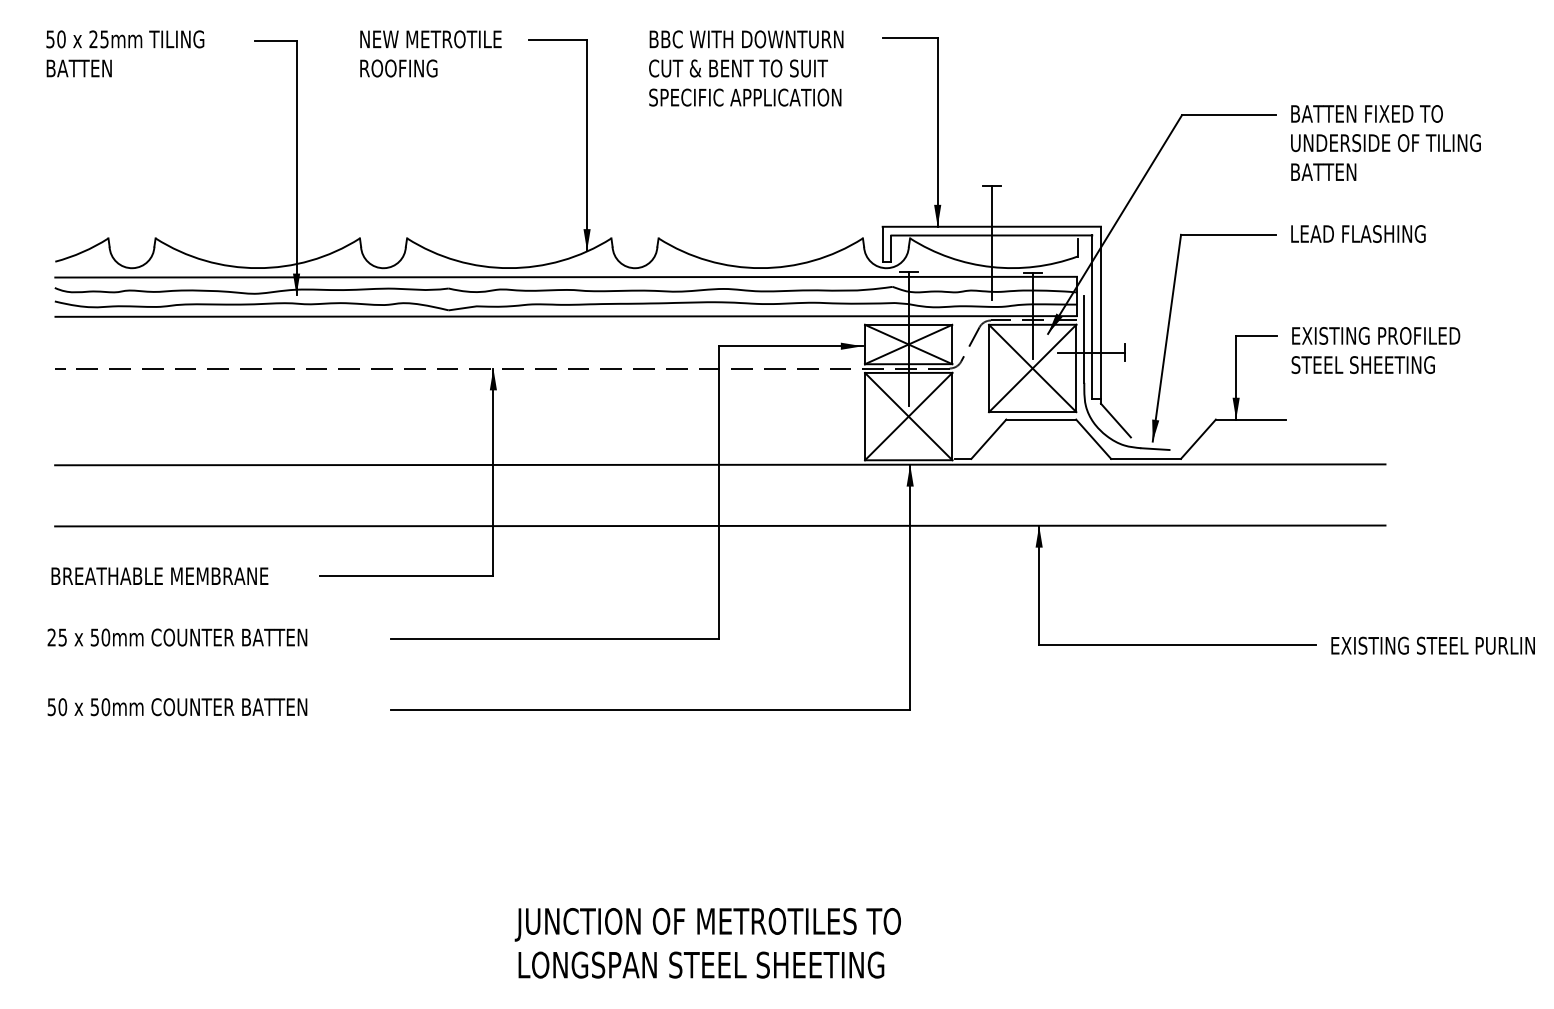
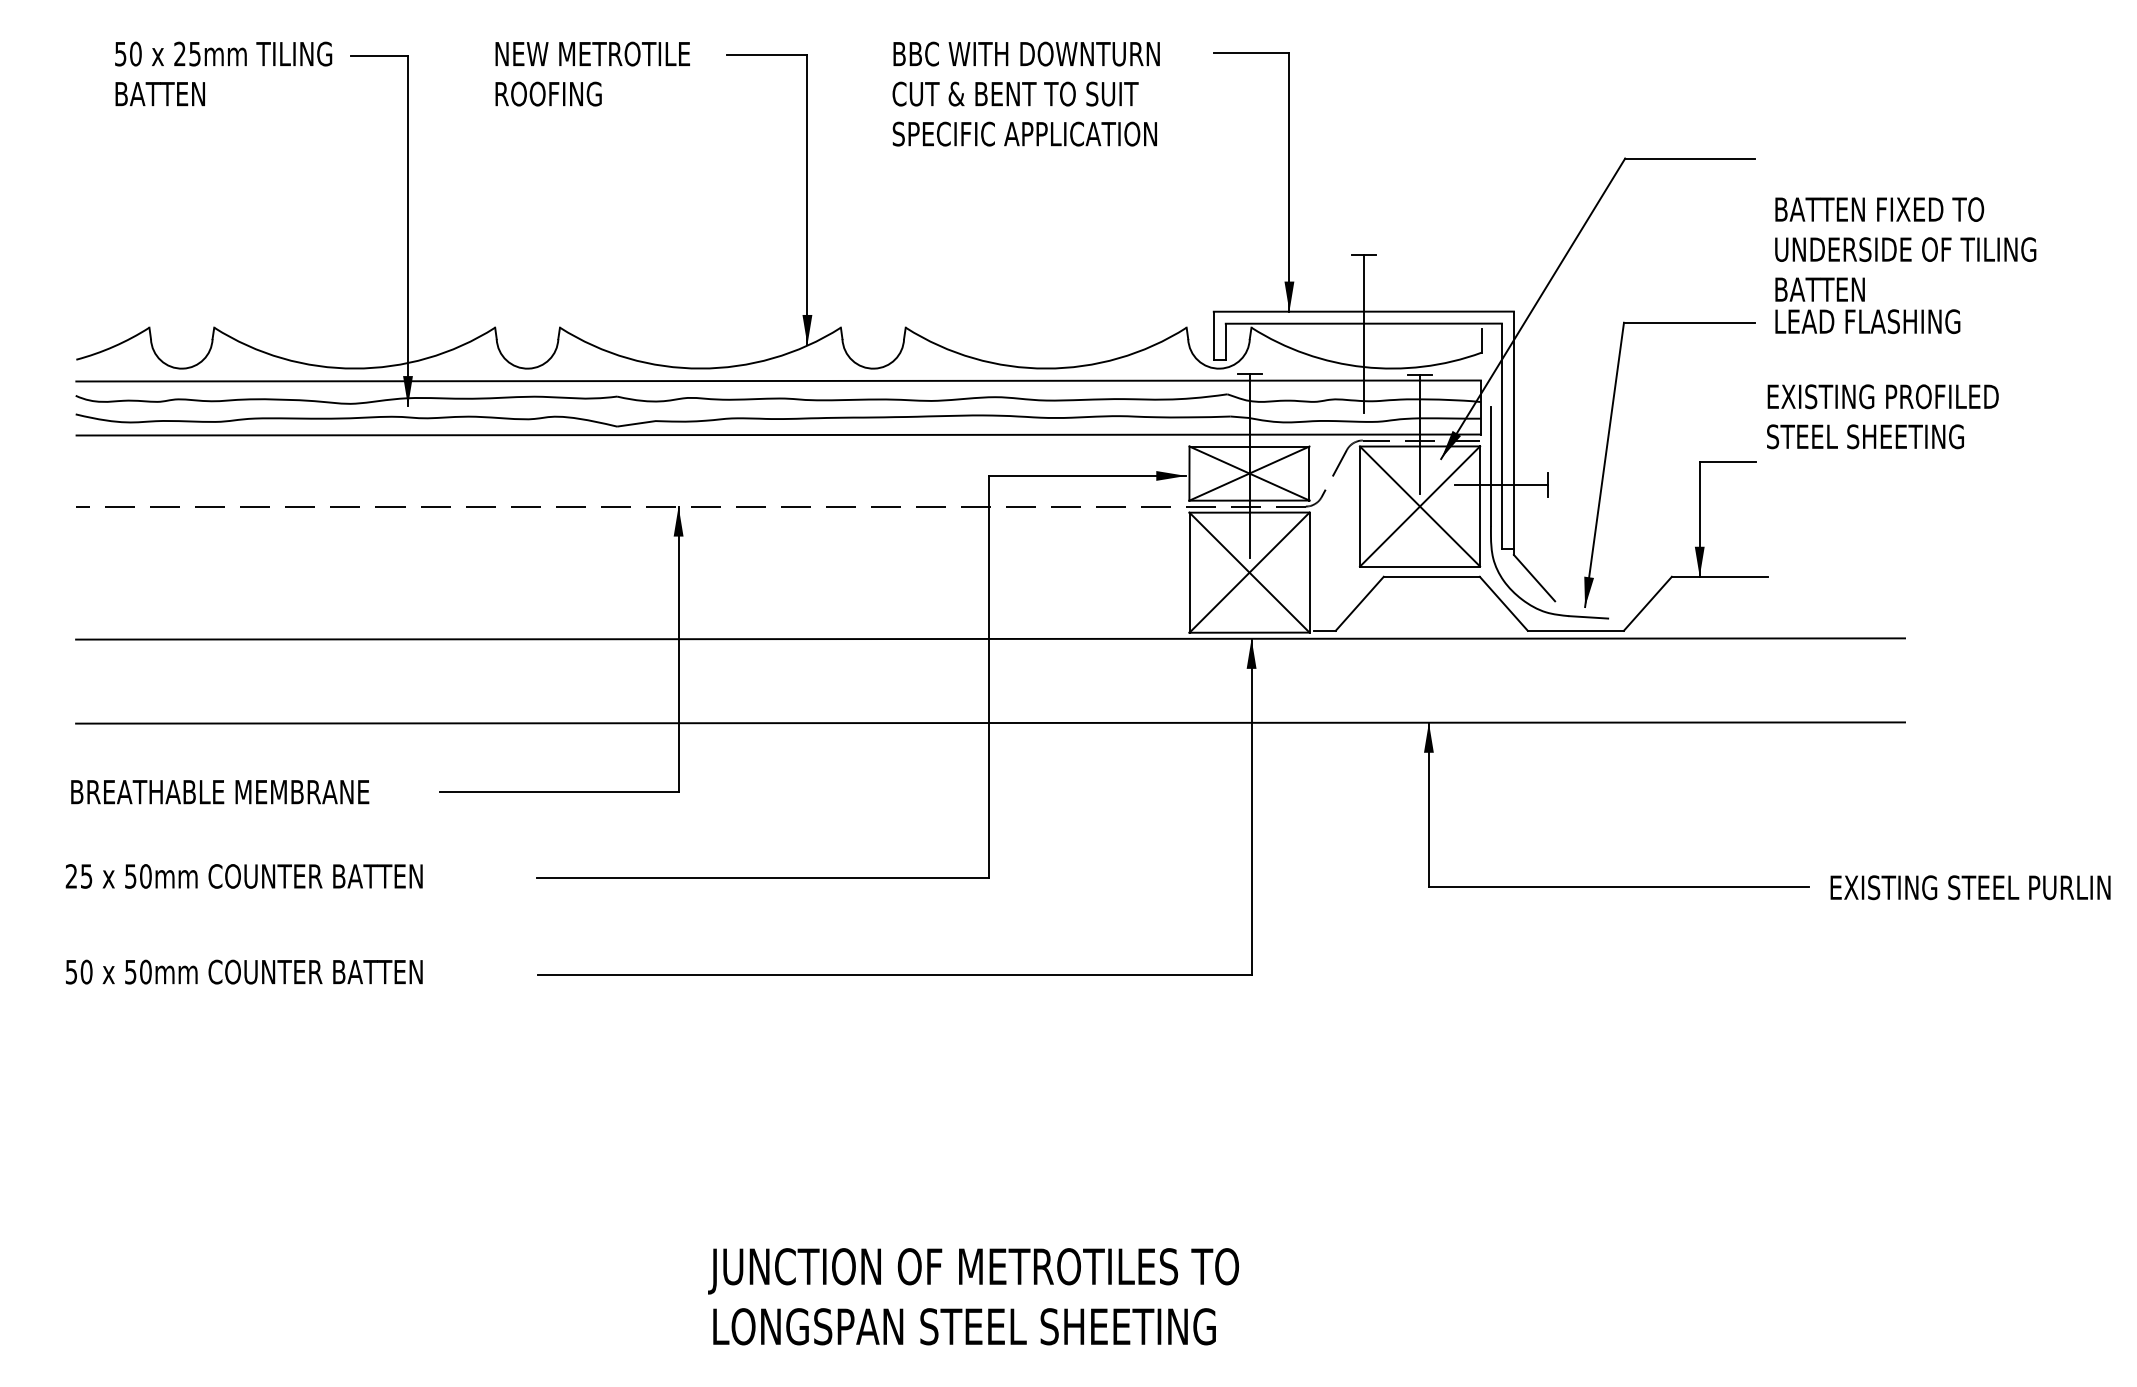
text: (125, 53) -> (223, 73), moved
text: (1385, 142) -> (1905, 249), moved
text: (1375, 350) -> (1882, 416), moved

